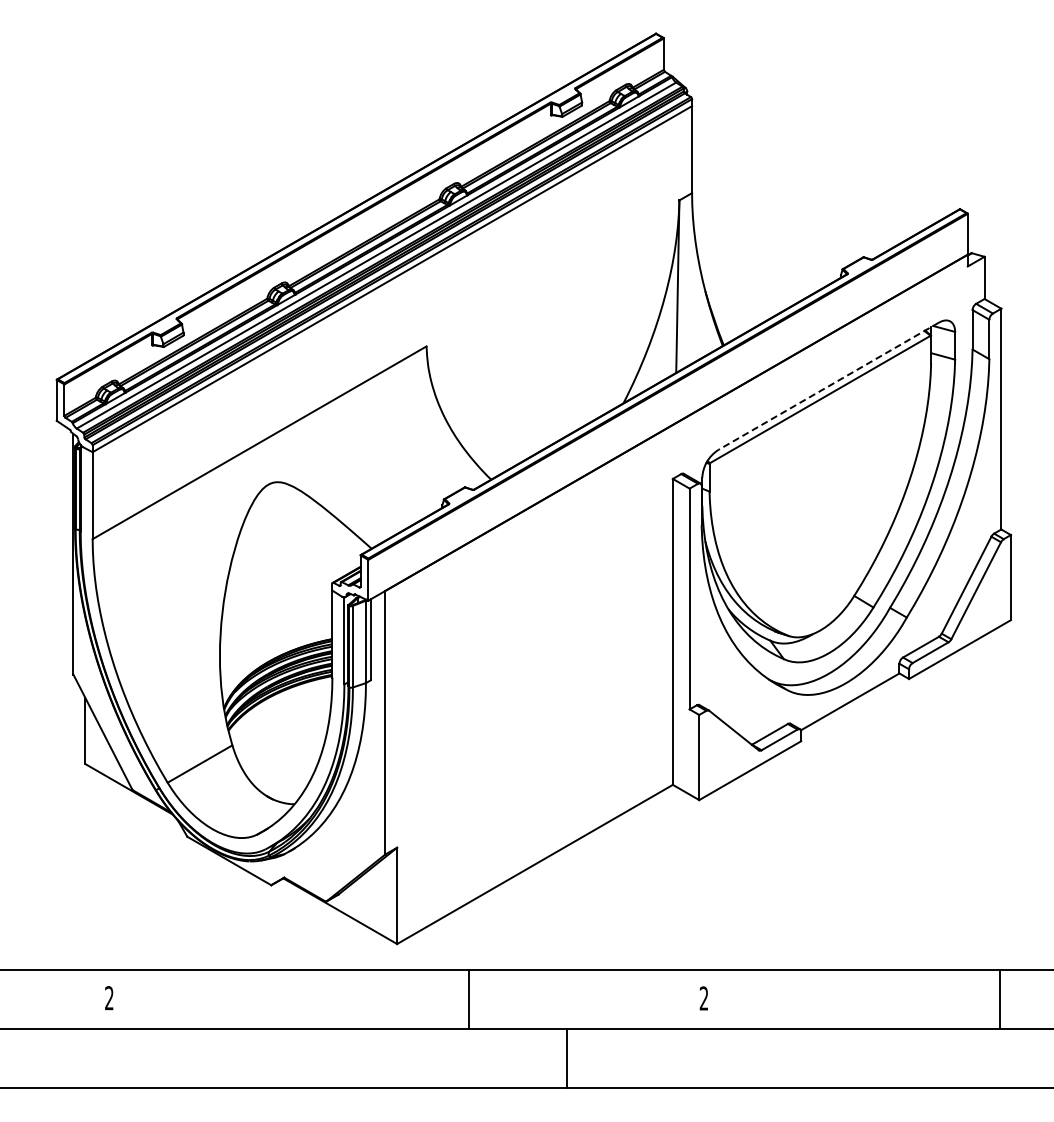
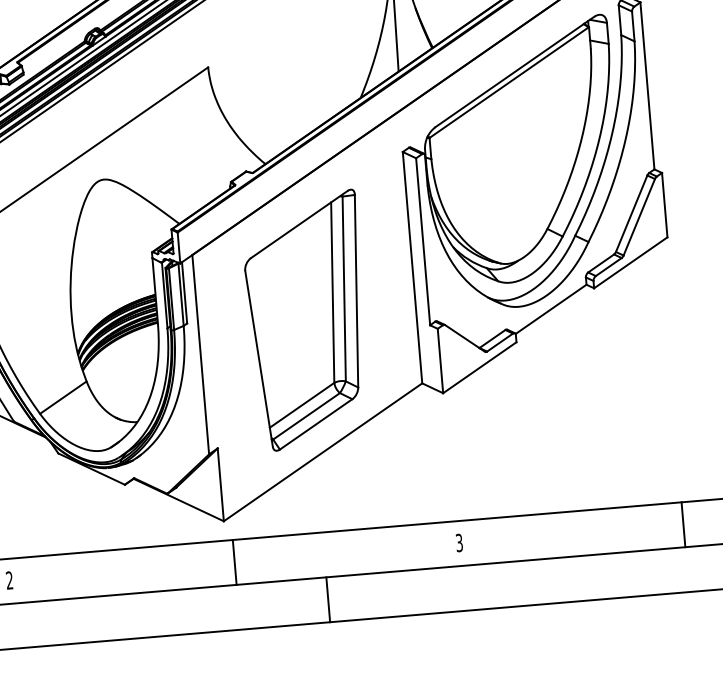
line: (828, 386) -> (514, 72), dashed -> solid
part: (528, 689) -> (307, 320), added
text: (703, 998) -> (458, 542), 2 -> 3
line: (468, 999) -> (234, 562), moved
line: (566, 1058) -> (328, 599), moved

